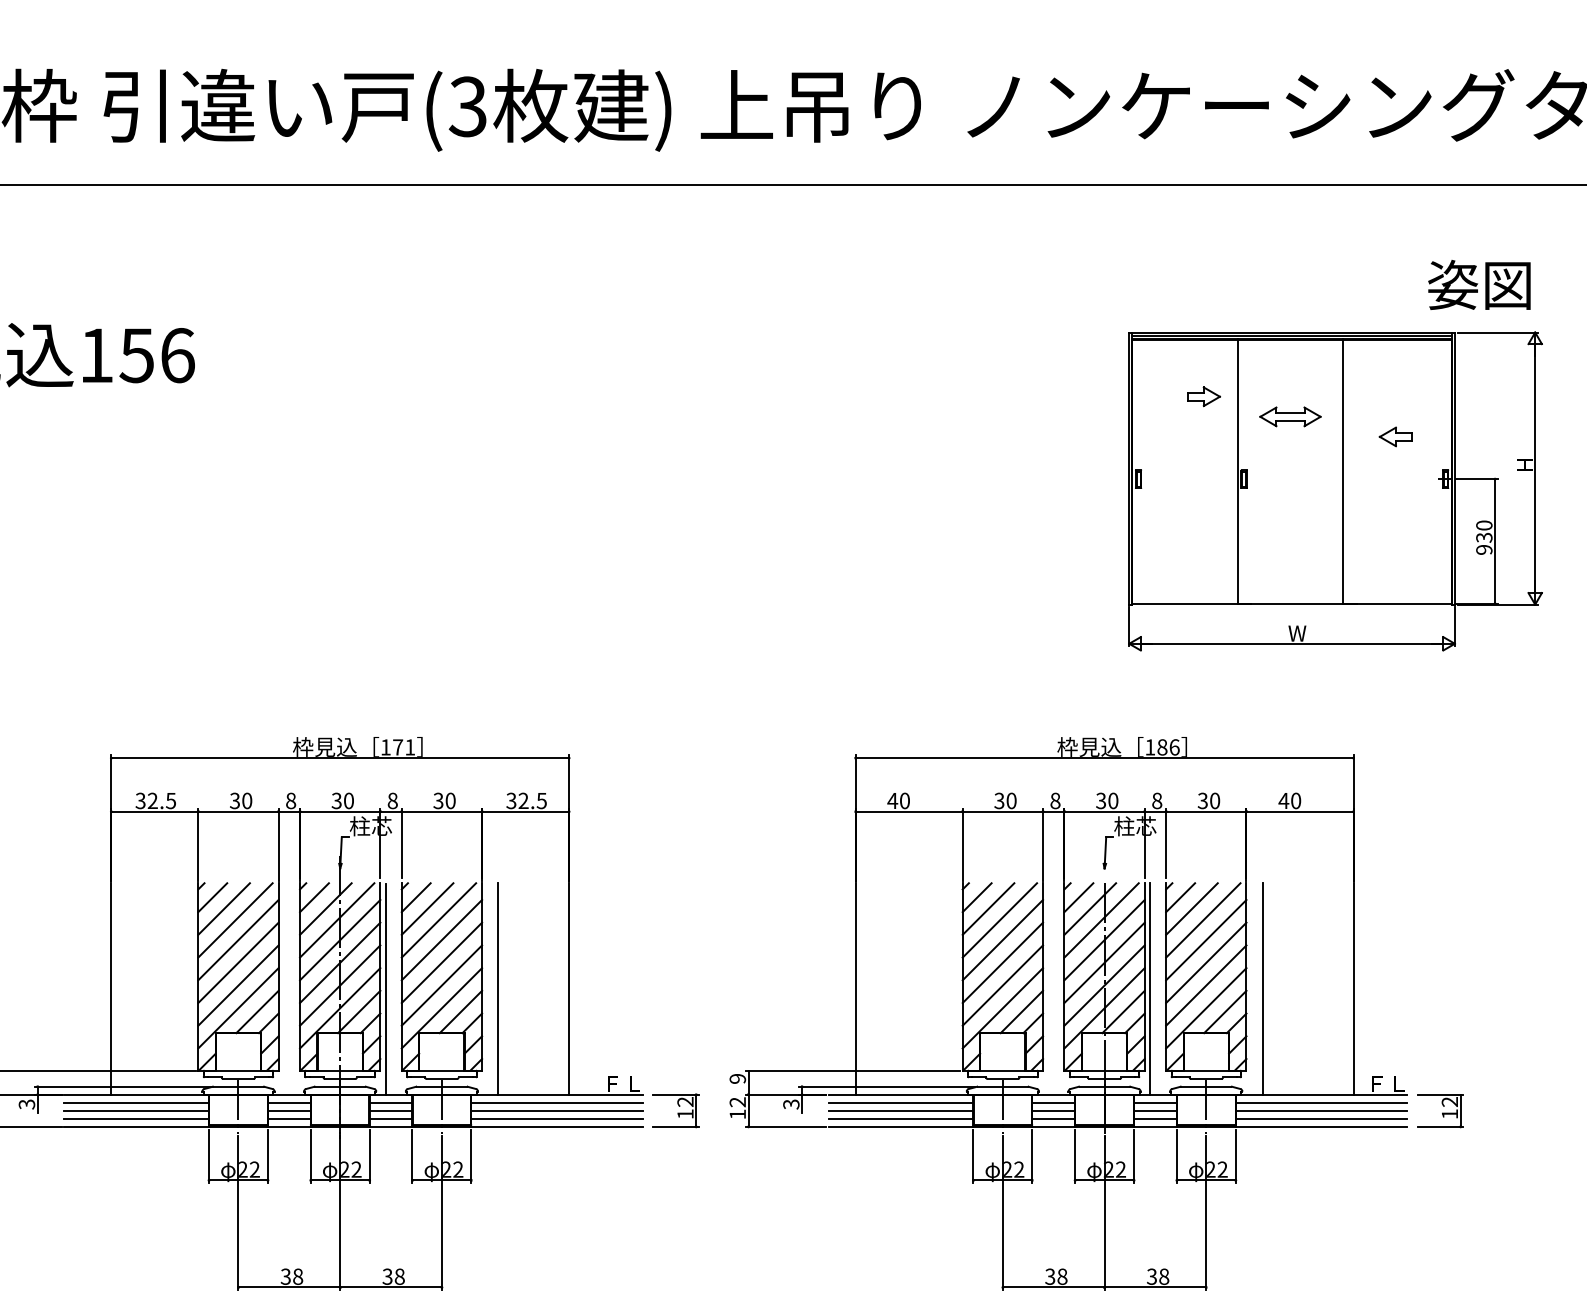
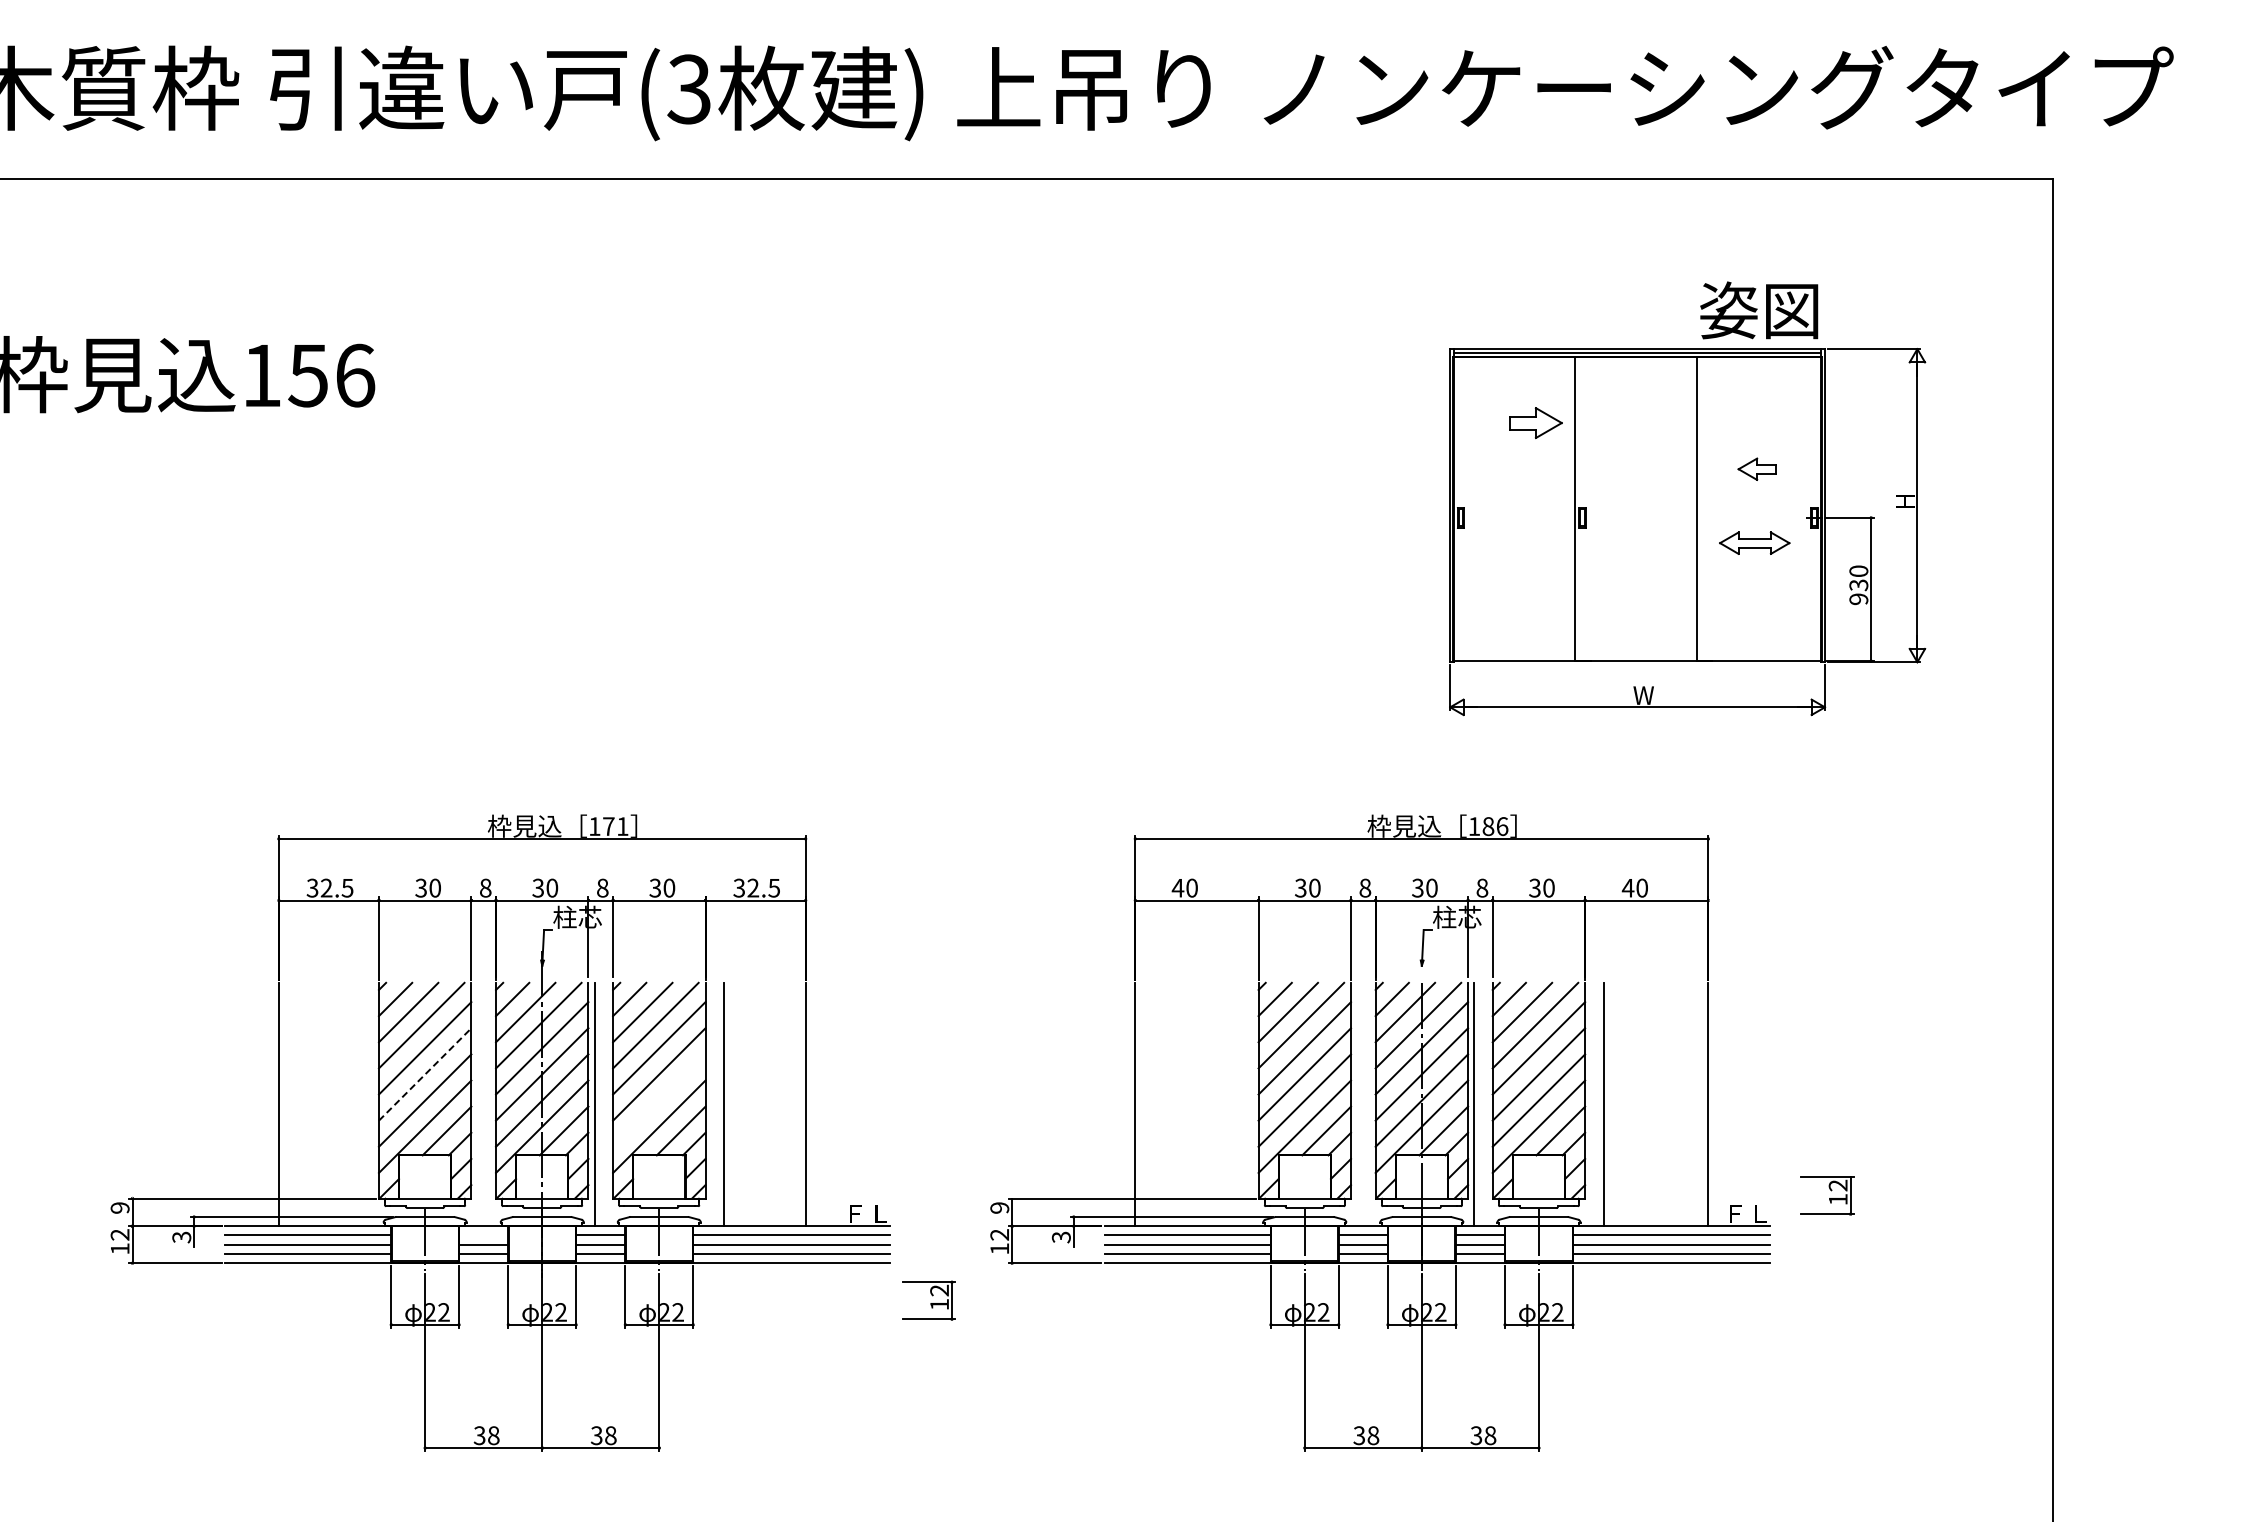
text: (1479, 285) -> (1759, 310), moved
part: (1204, 396) -> (1536, 422), size x1.4
part: (1290, 416) -> (1754, 542), moved
line: (238, 962) -> (425, 1074), solid -> dashed
line: (442, 985) -> (659, 1100), removed
line: (289, 1102) -> (483, 1235), removed
part: (675, 1110) -> (928, 1300), moved
part: (1440, 1110) -> (1827, 1195), moved

